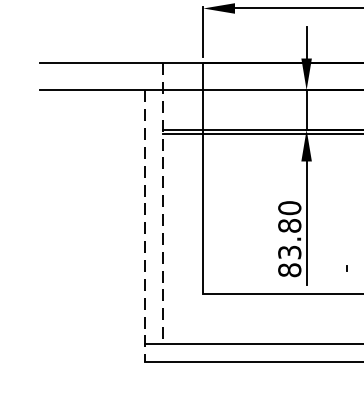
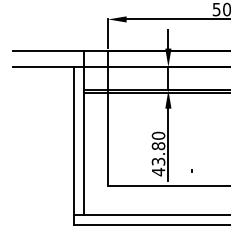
line: (162, 204) -> (84, 133), dashed -> solid
line: (143, 226) -> (73, 146), dashed -> solid
text: (289, 269) -> (158, 171), 83.80 -> 43.80

